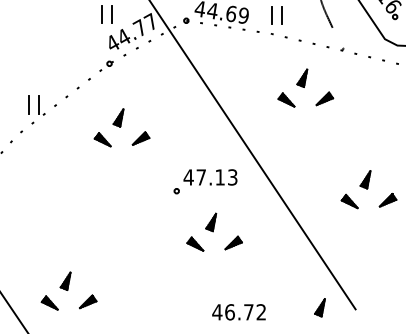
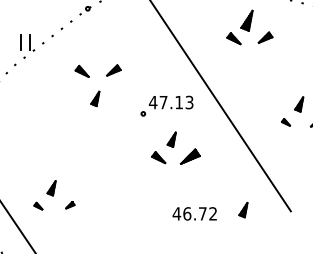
part: (302, 77) -> (247, 20), size x1.4
part: (118, 117) -> (95, 98), moved
part: (349, 201) -> (285, 122), size x0.6
part: (233, 242) -> (190, 156), size x1.4
part: (88, 301) -> (70, 204), size x0.6
part: (49, 302) -> (38, 205), size x0.6
part: (319, 307) -> (243, 209), moved

